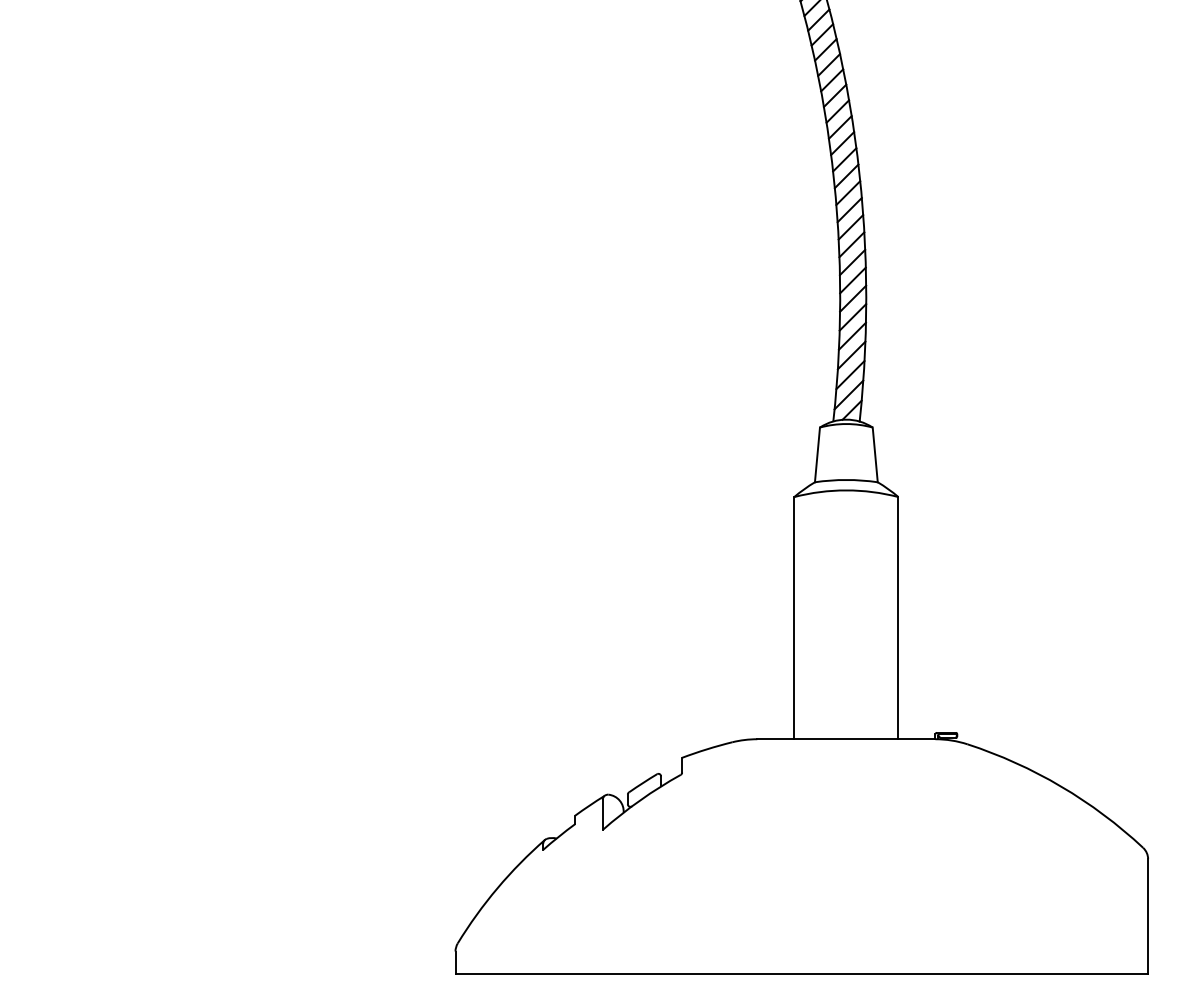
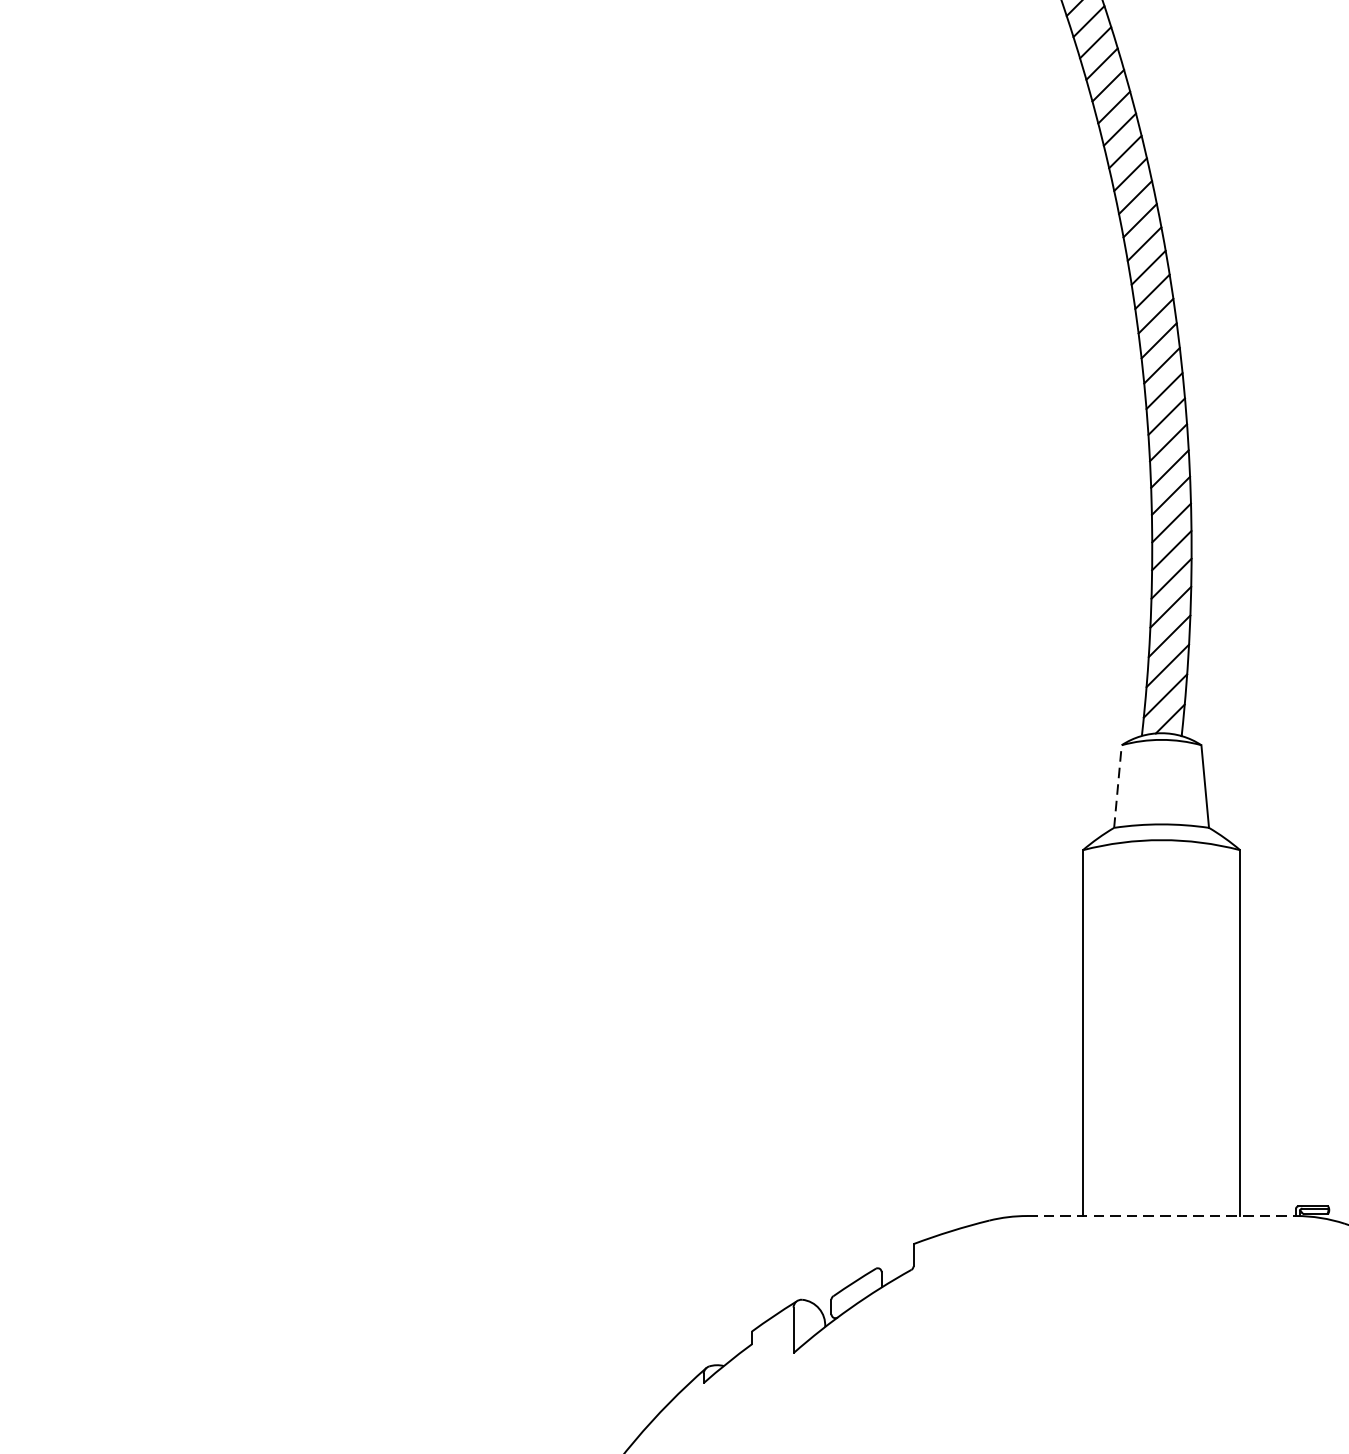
line: (817, 454) -> (1117, 785), solid -> dashed
line: (846, 739) -> (1161, 1216), solid -> dashed

